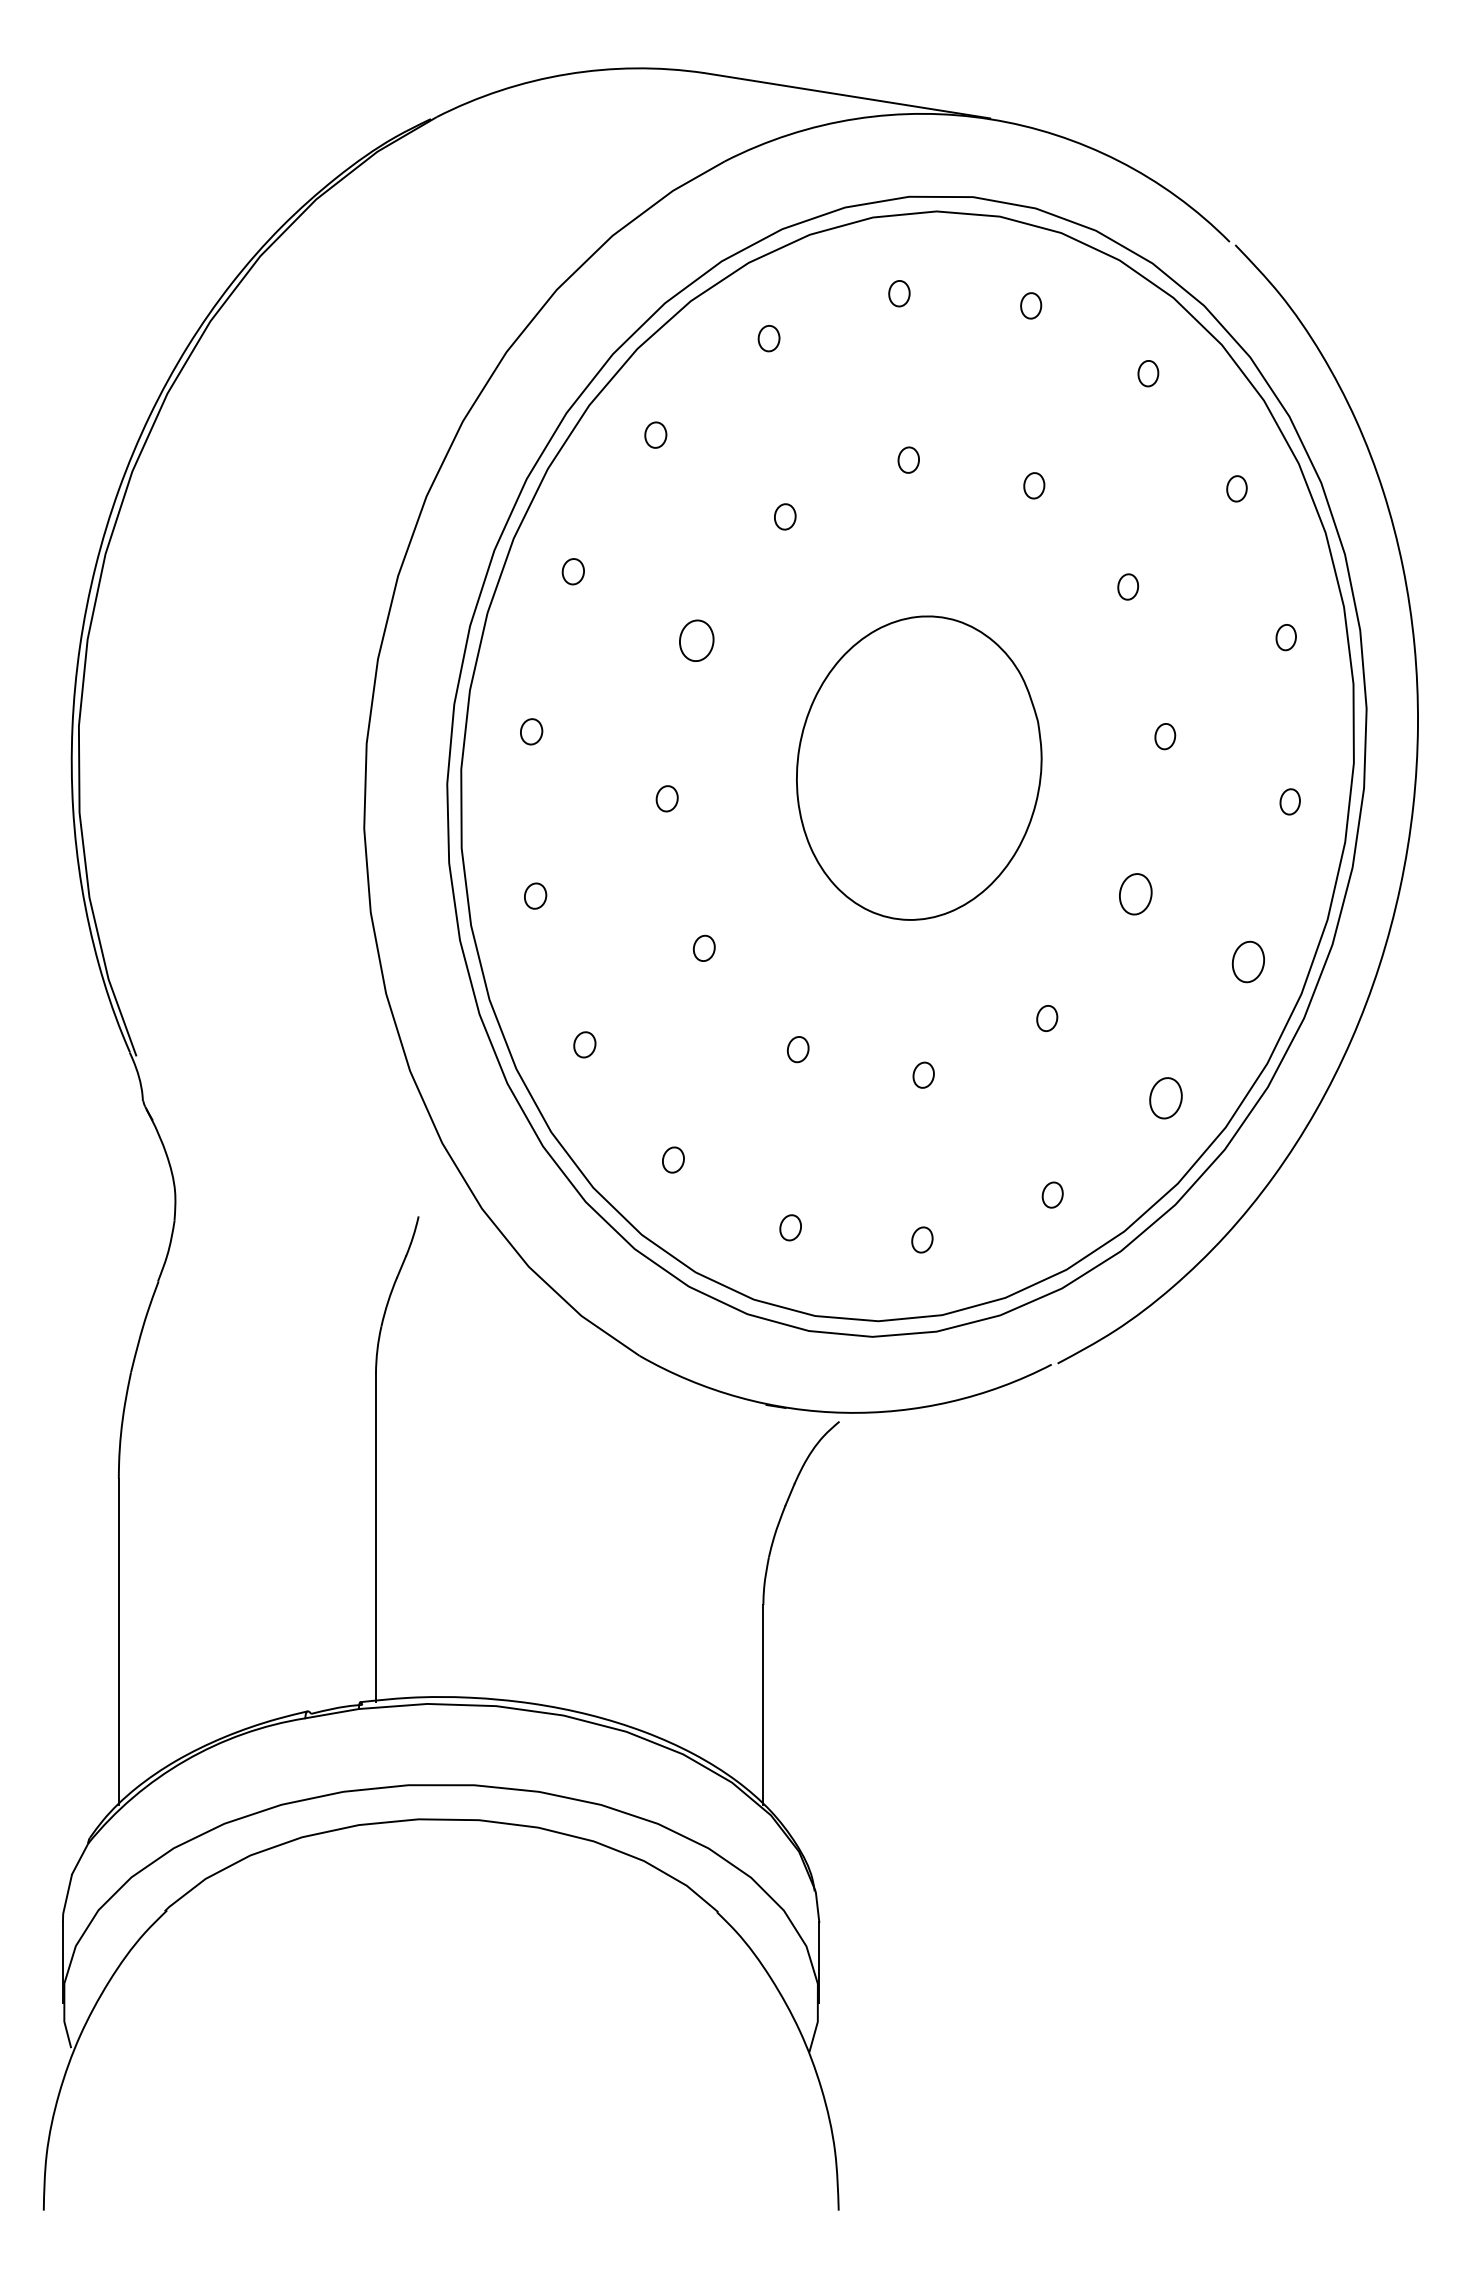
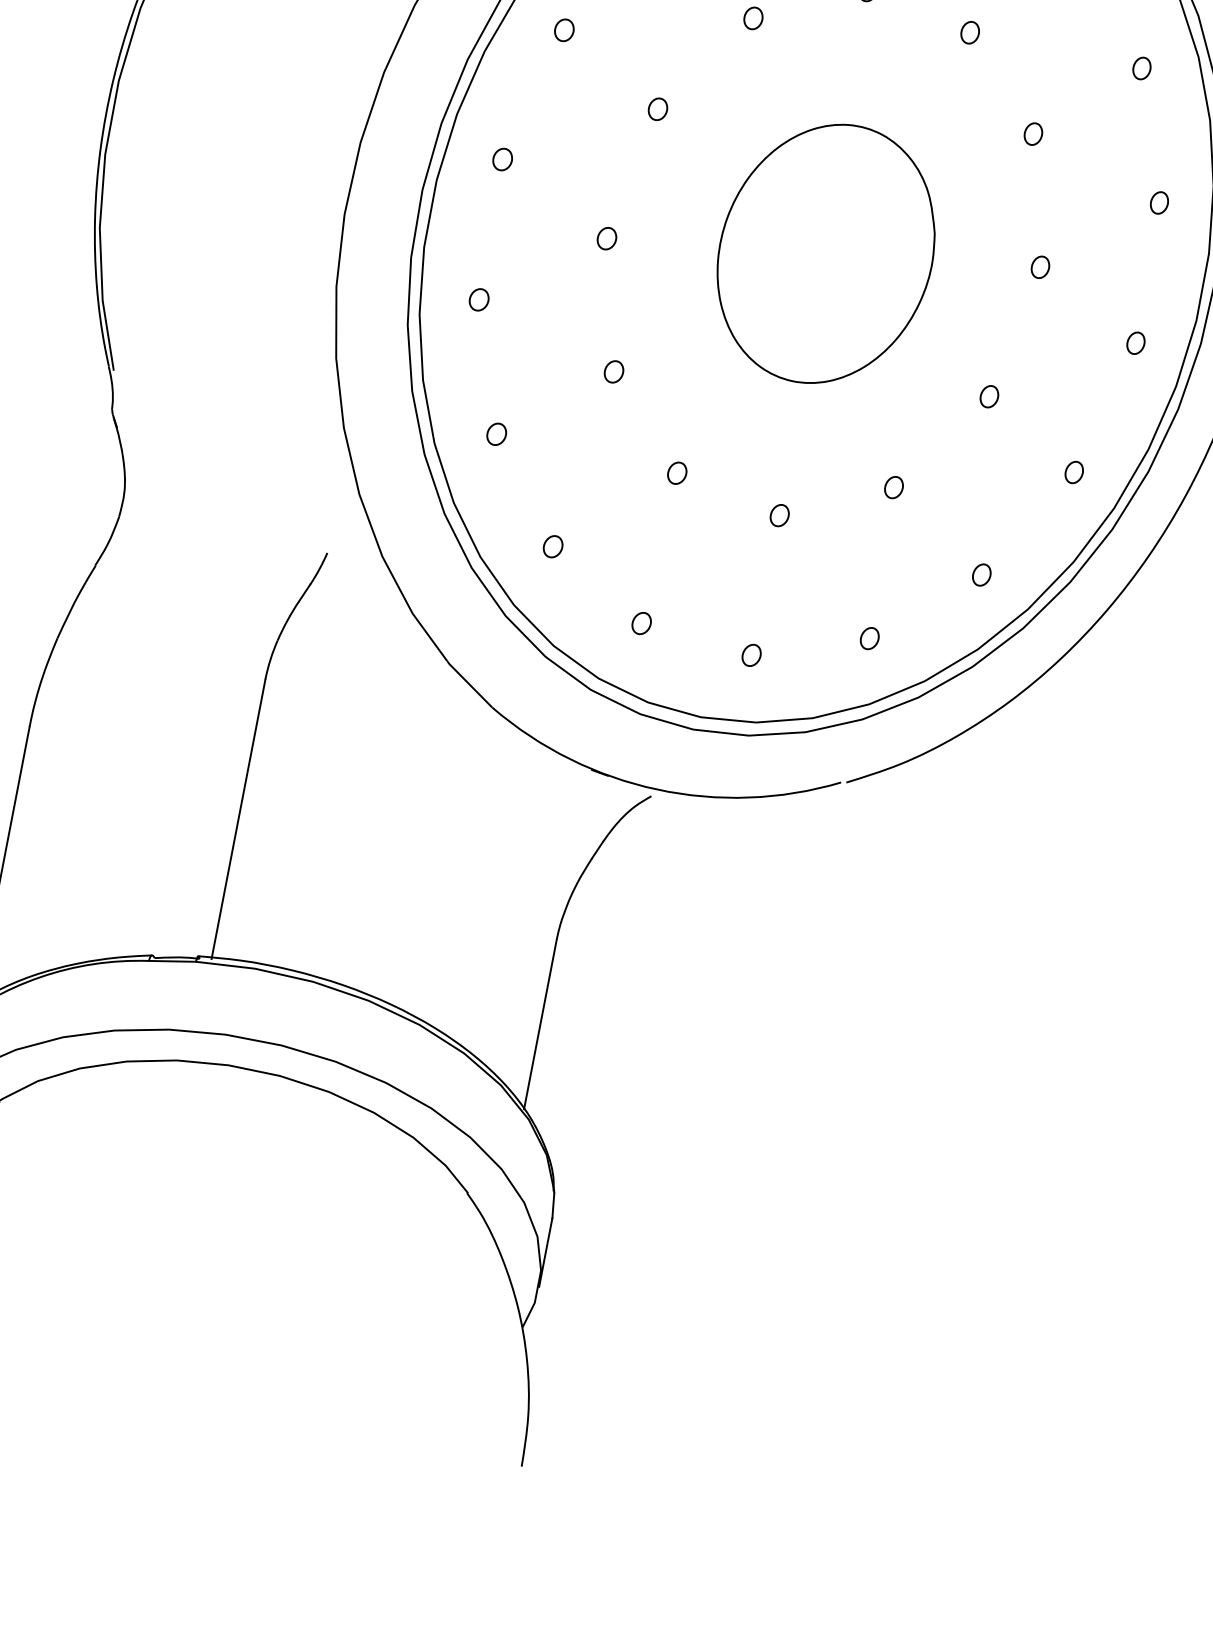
part: (696, 640) -> (657, 108), size x0.62
part: (1135, 894) -> (989, 396), size x0.62
part: (1248, 961) -> (1074, 472), size x0.62
part: (1165, 1098) -> (981, 574), size x0.62

